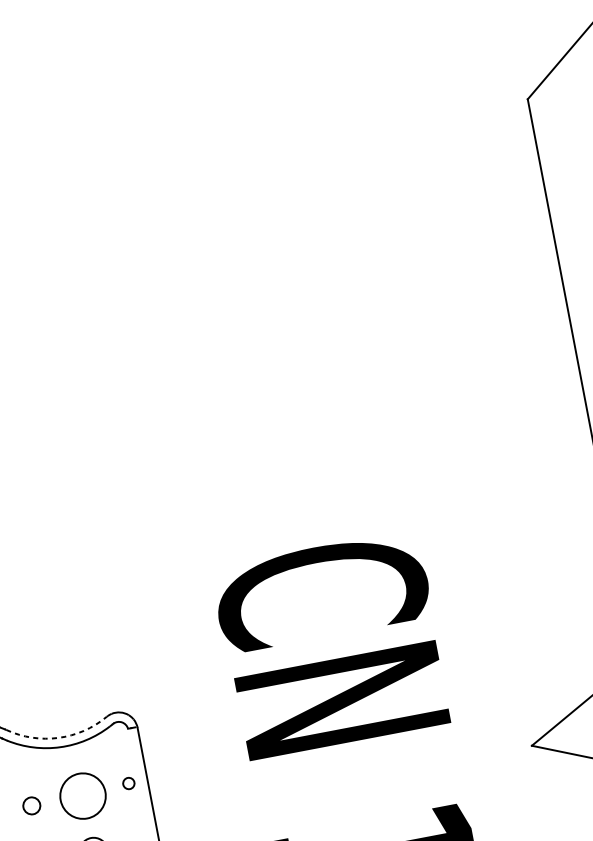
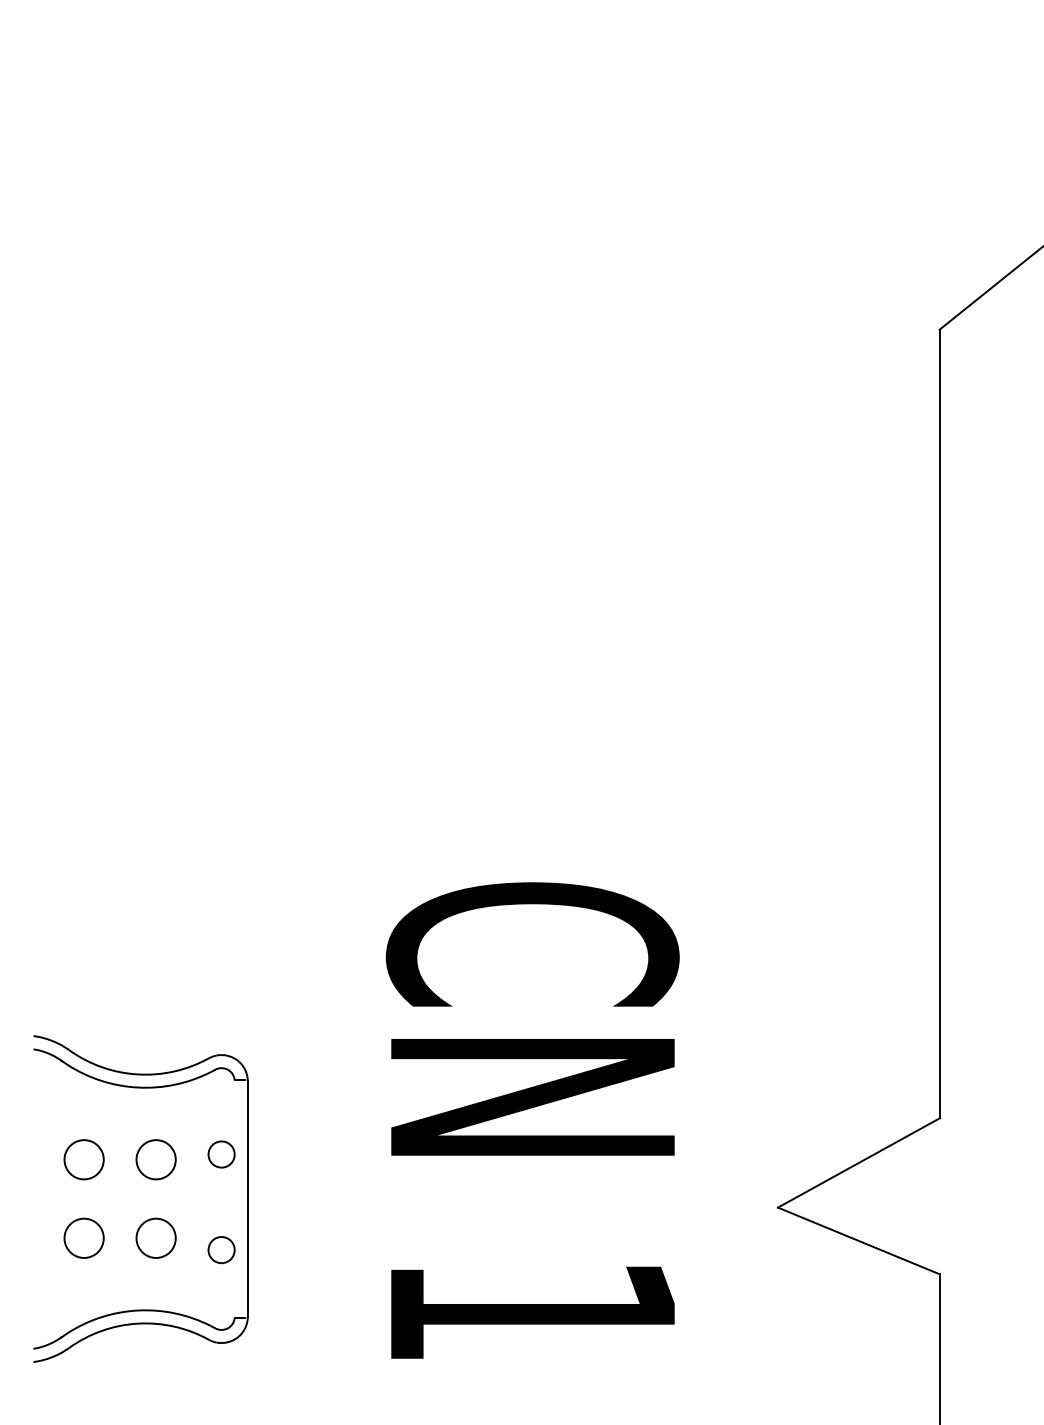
arc: (58, 738) -> (137, 1074), dashed -> solid
circle: (128, 783) -> (221, 1154), size x1.67
circle: (82, 796) -> (155, 1159), size x0.62
circle: (31, 805) -> (83, 1159), size x1.67

